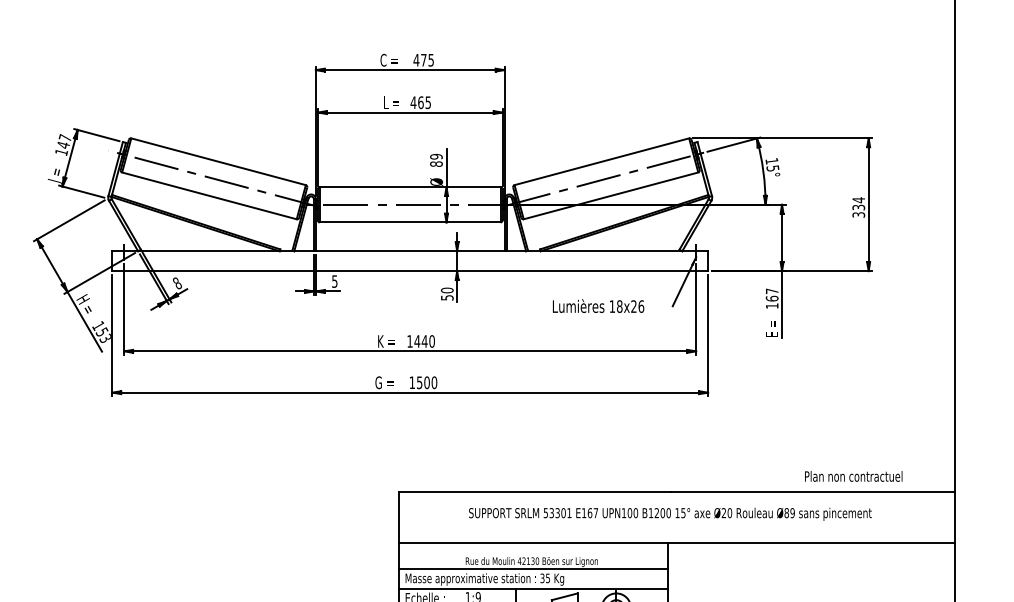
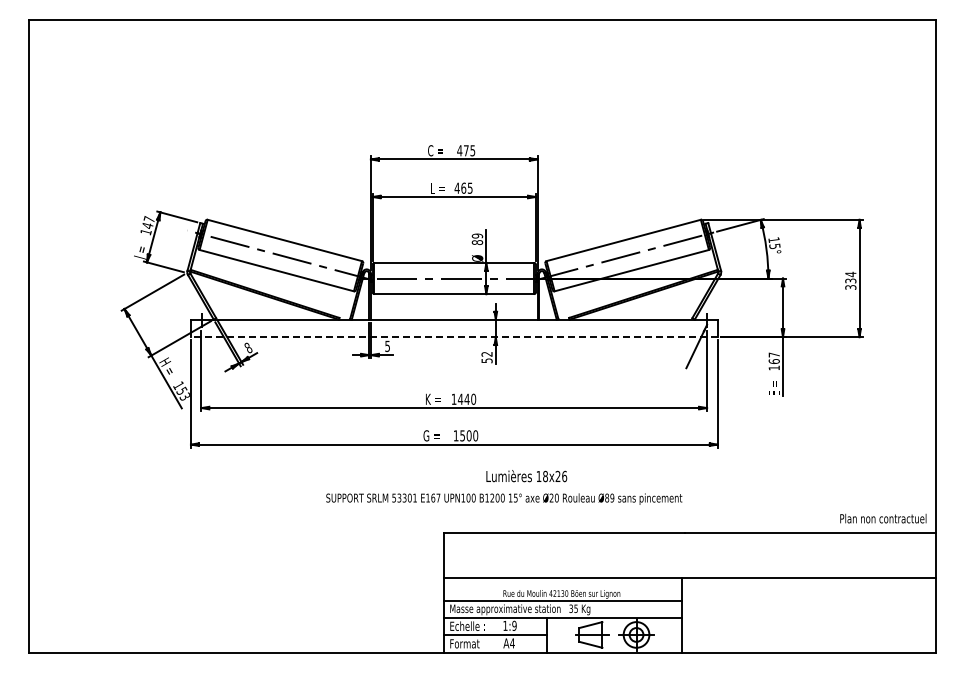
line: (409, 271) -> (453, 337), solid -> dashed
text: (446, 289) -> (486, 353), 50 -> 52
text: (598, 306) -> (526, 476), moved
text: (853, 476) -> (883, 518), moved
text: (670, 513) -> (504, 498), moved

